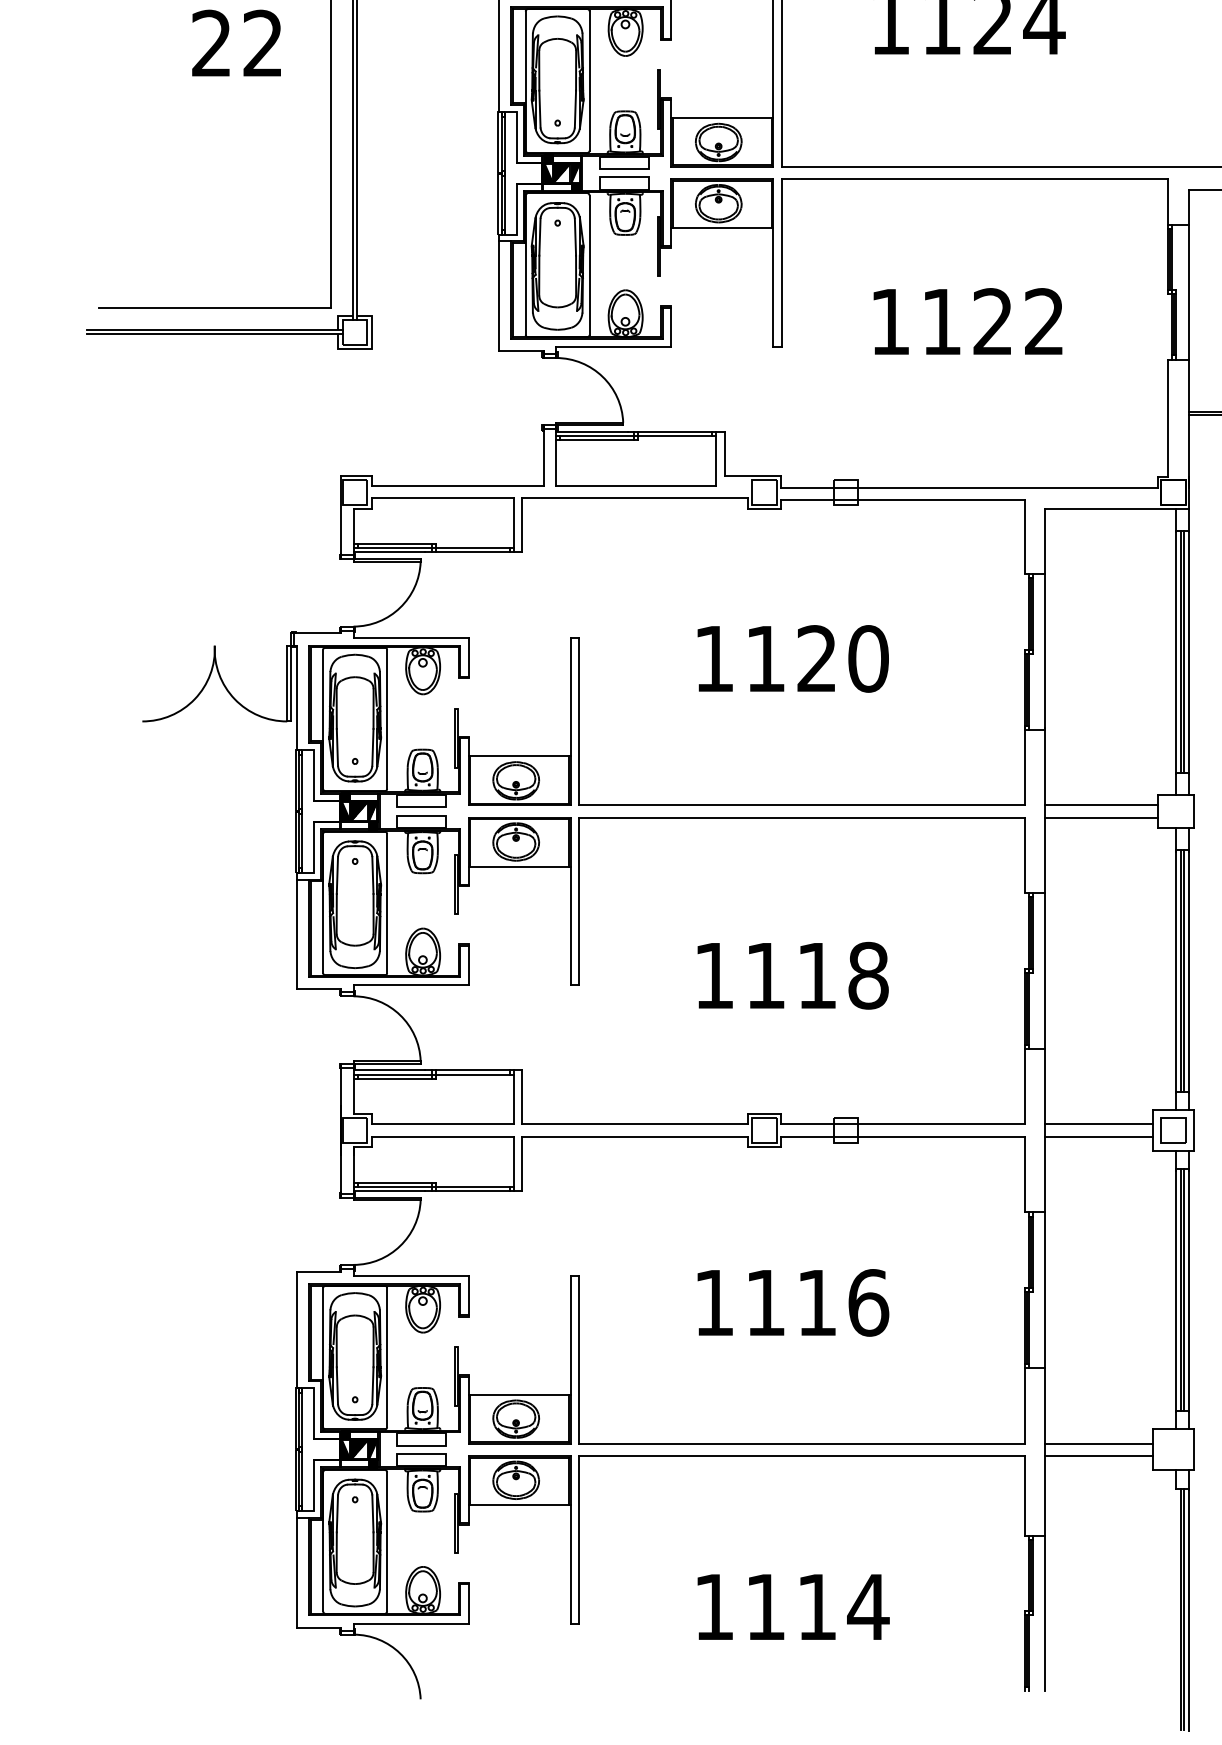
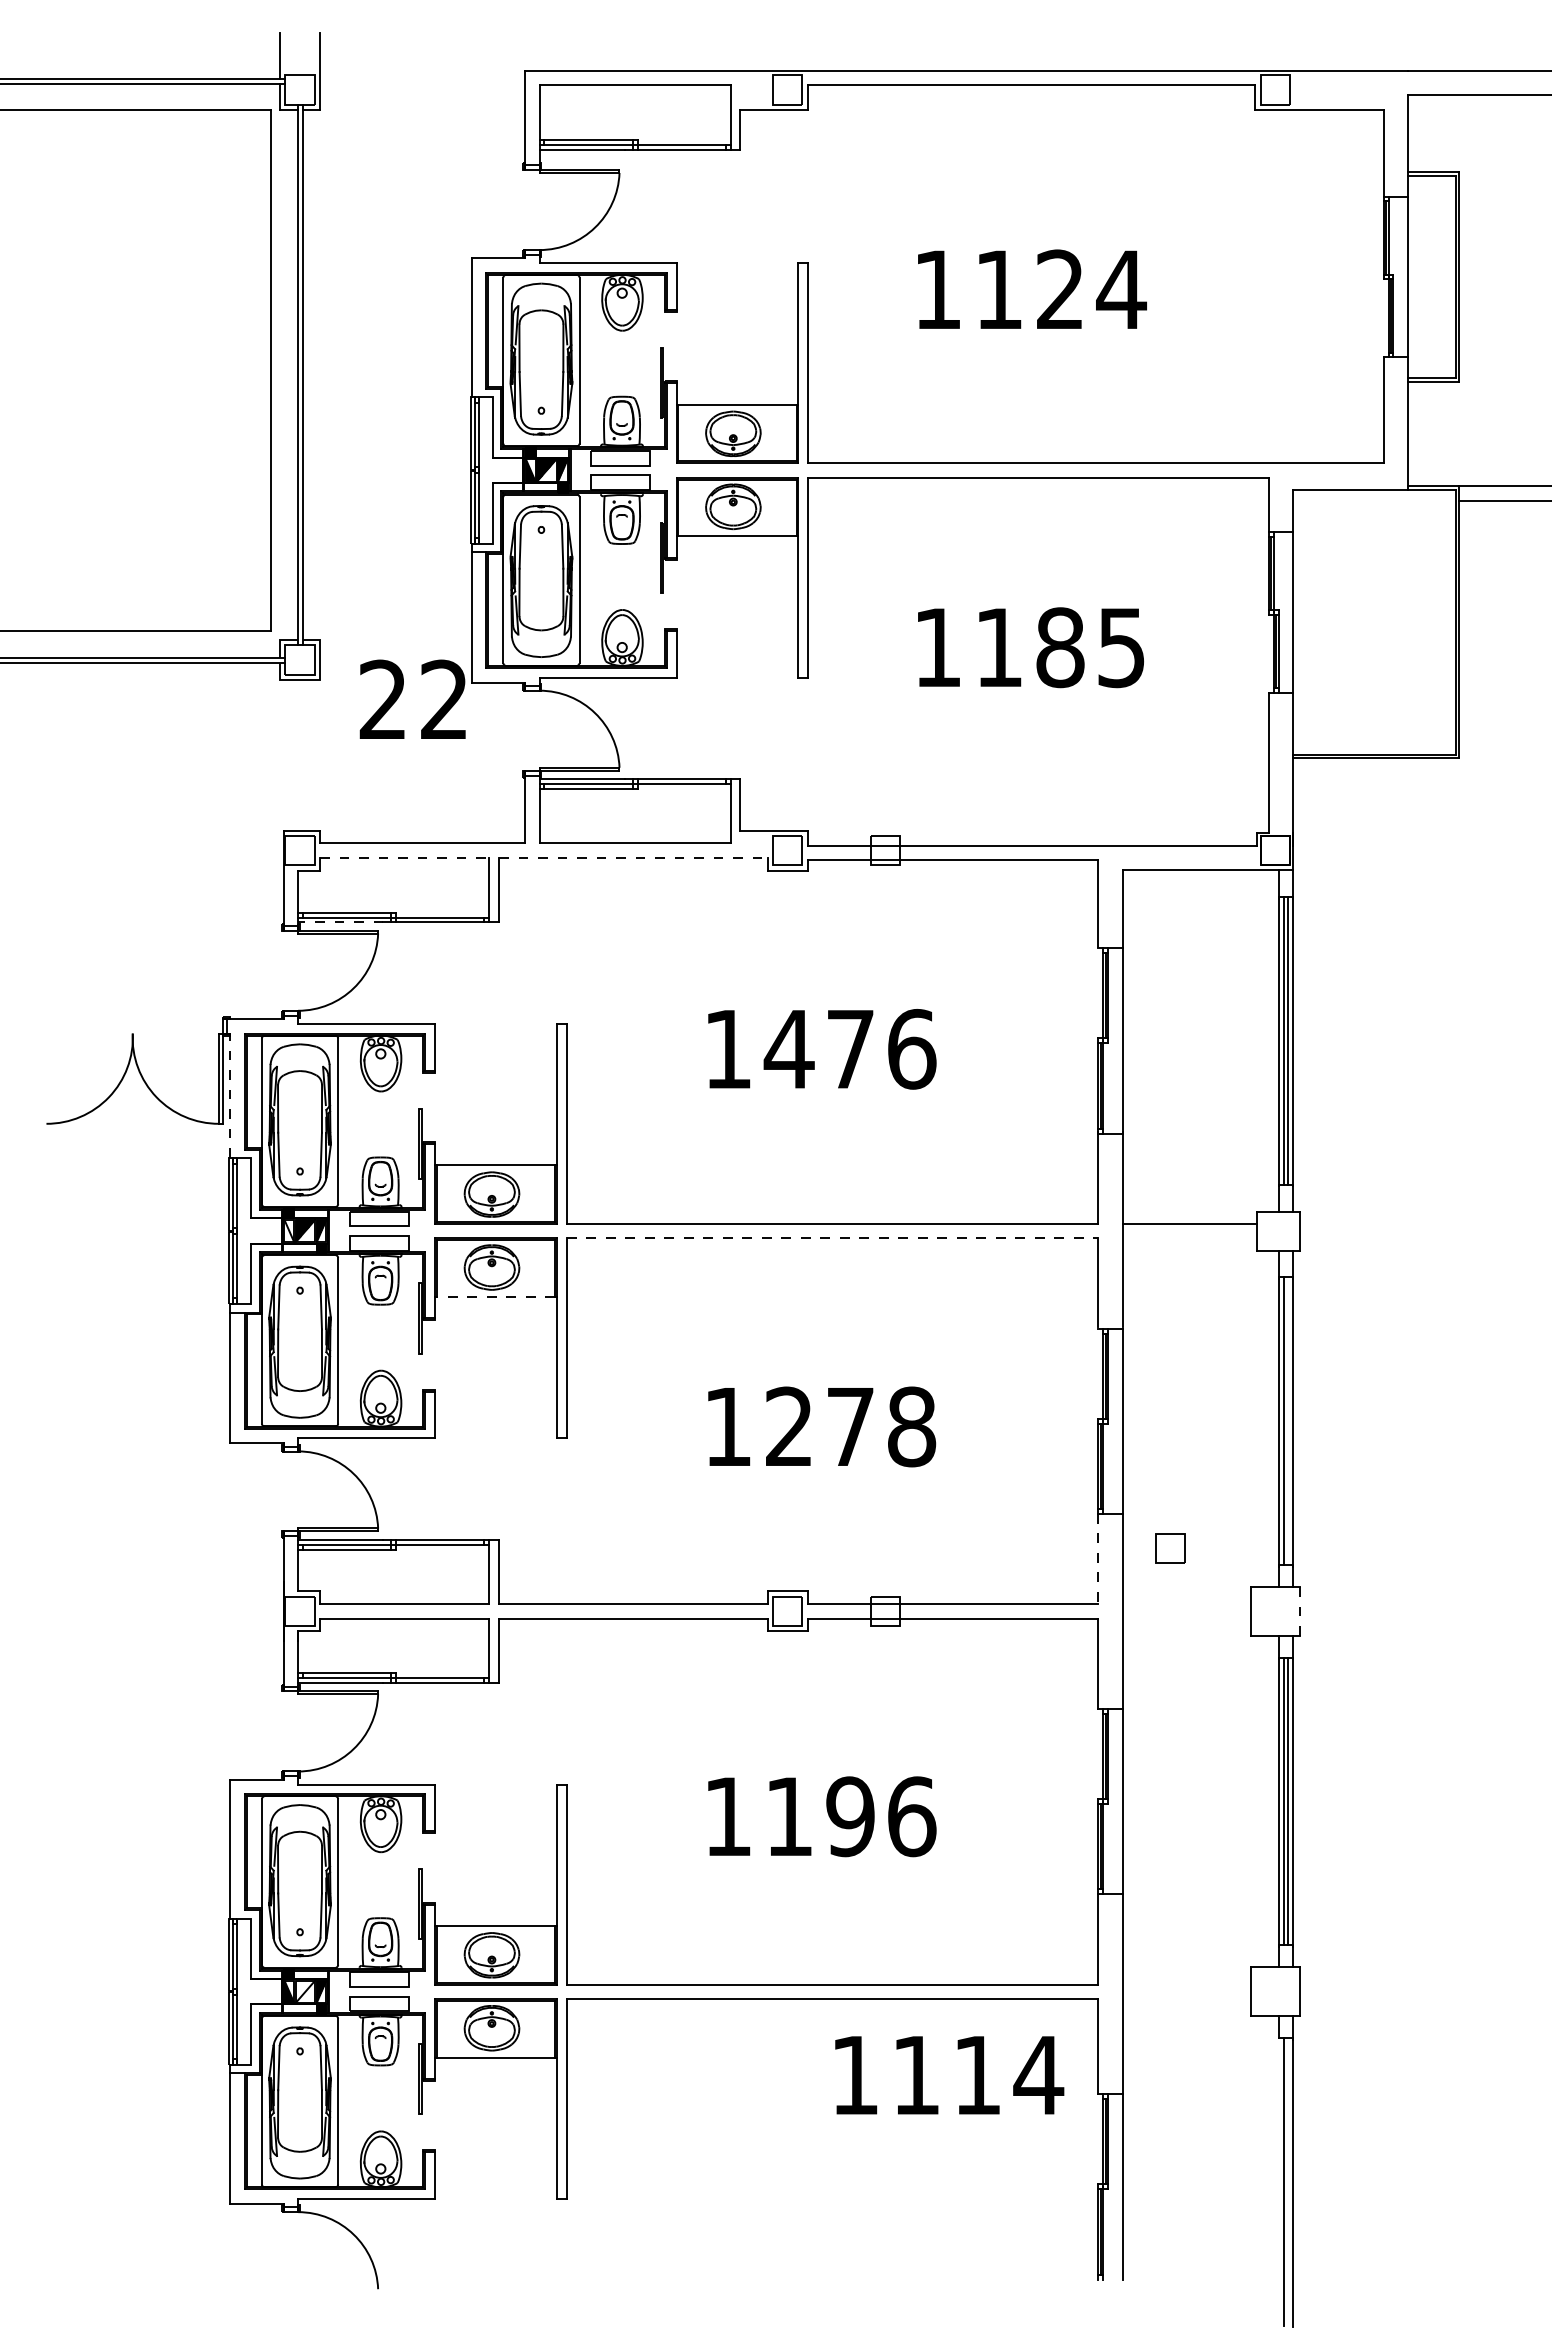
text: (236, 42) -> (412, 698), moved
text: (1018, 321) -> (1090, 647), 1122 -> 1185
line: (442, 498) -> (404, 858), solid -> dashed
line: (634, 498) -> (633, 858), solid -> dashed
line: (389, 552) -> (340, 922), solid -> dashed
text: (816, 658) -> (849, 1048), 1120 -> 1476
line: (296, 697) -> (230, 1095), solid -> dashed
hatch: (346, 811) -> (289, 1231), removed
line: (801, 817) -> (832, 1238), solid -> dashed
line: (1101, 817) -> (1189, 1238), removed
line: (519, 866) -> (495, 1296), solid -> dashed
line: (1183, 971) -> (1287, 1421), removed
text: (791, 974) -> (819, 1425), 1118 -> 1278
line: (1025, 1087) -> (1098, 1559), solid -> dashed
line: (1098, 1124) -> (1186, 1604), removed
part: (1173, 1130) -> (1170, 1548), moved
line: (1193, 1130) -> (1299, 1611), solid -> dashed
line: (1098, 1136) -> (1186, 1618), removed
text: (817, 1302) -> (850, 1816), 1116 -> 1196
line: (1098, 1443) -> (1186, 1984), removed
hatch: (358, 1449) -> (304, 1991), removed
line: (1098, 1456) -> (1186, 1999), removed
text: (793, 1607) -> (949, 2075), moved
line: (1183, 1608) -> (1287, 2181), removed

